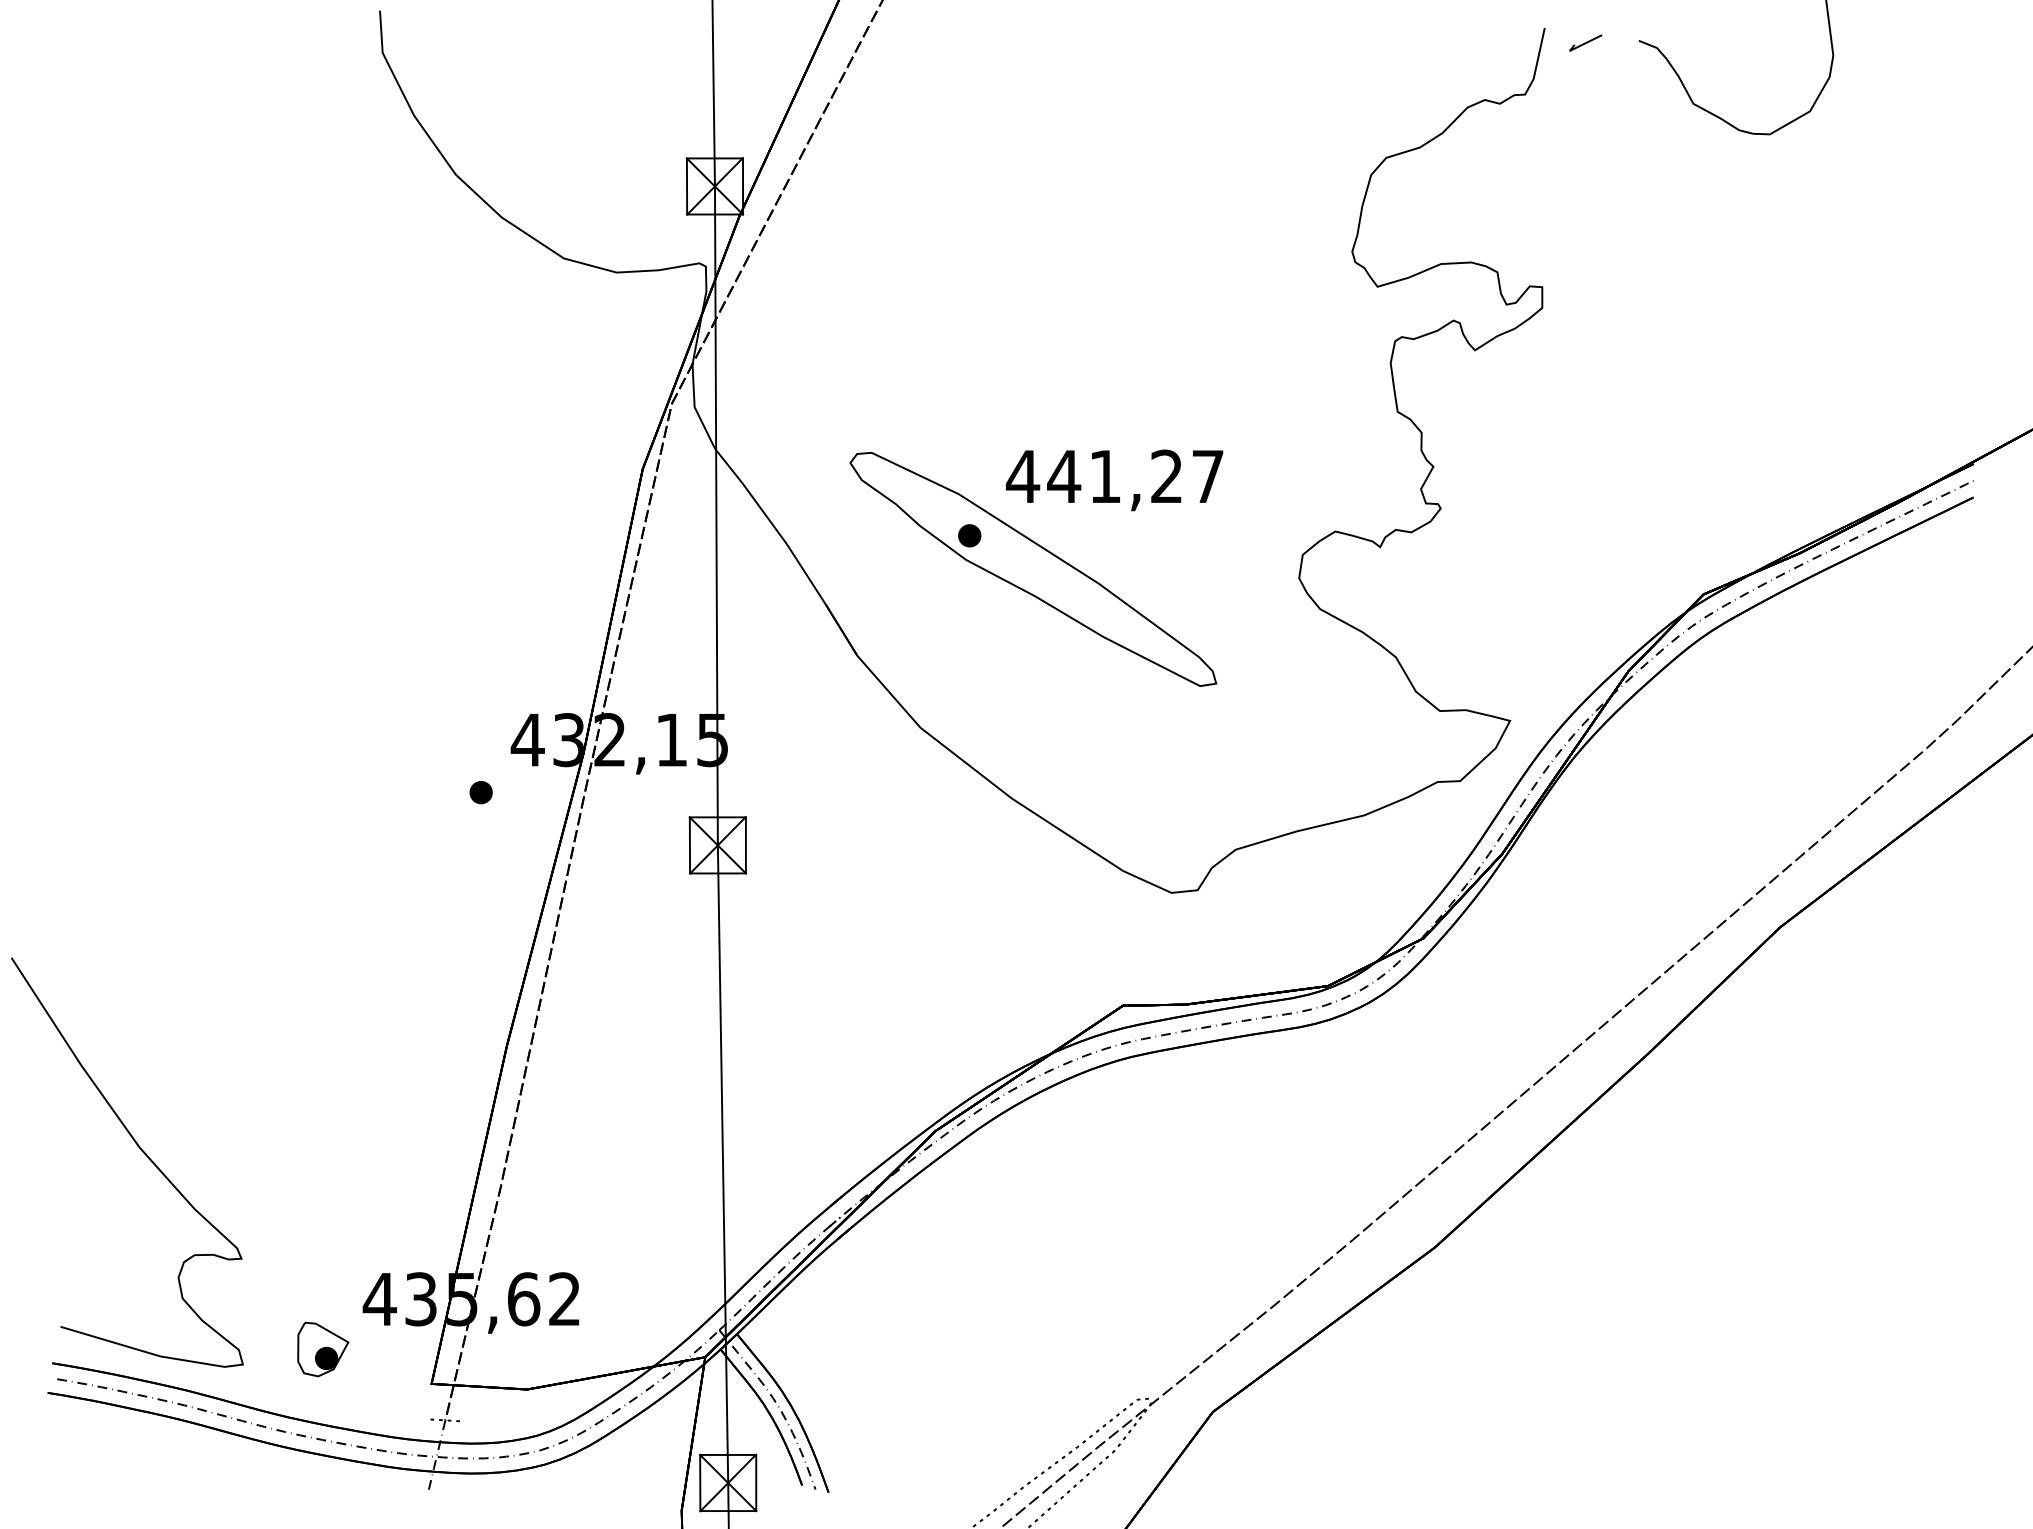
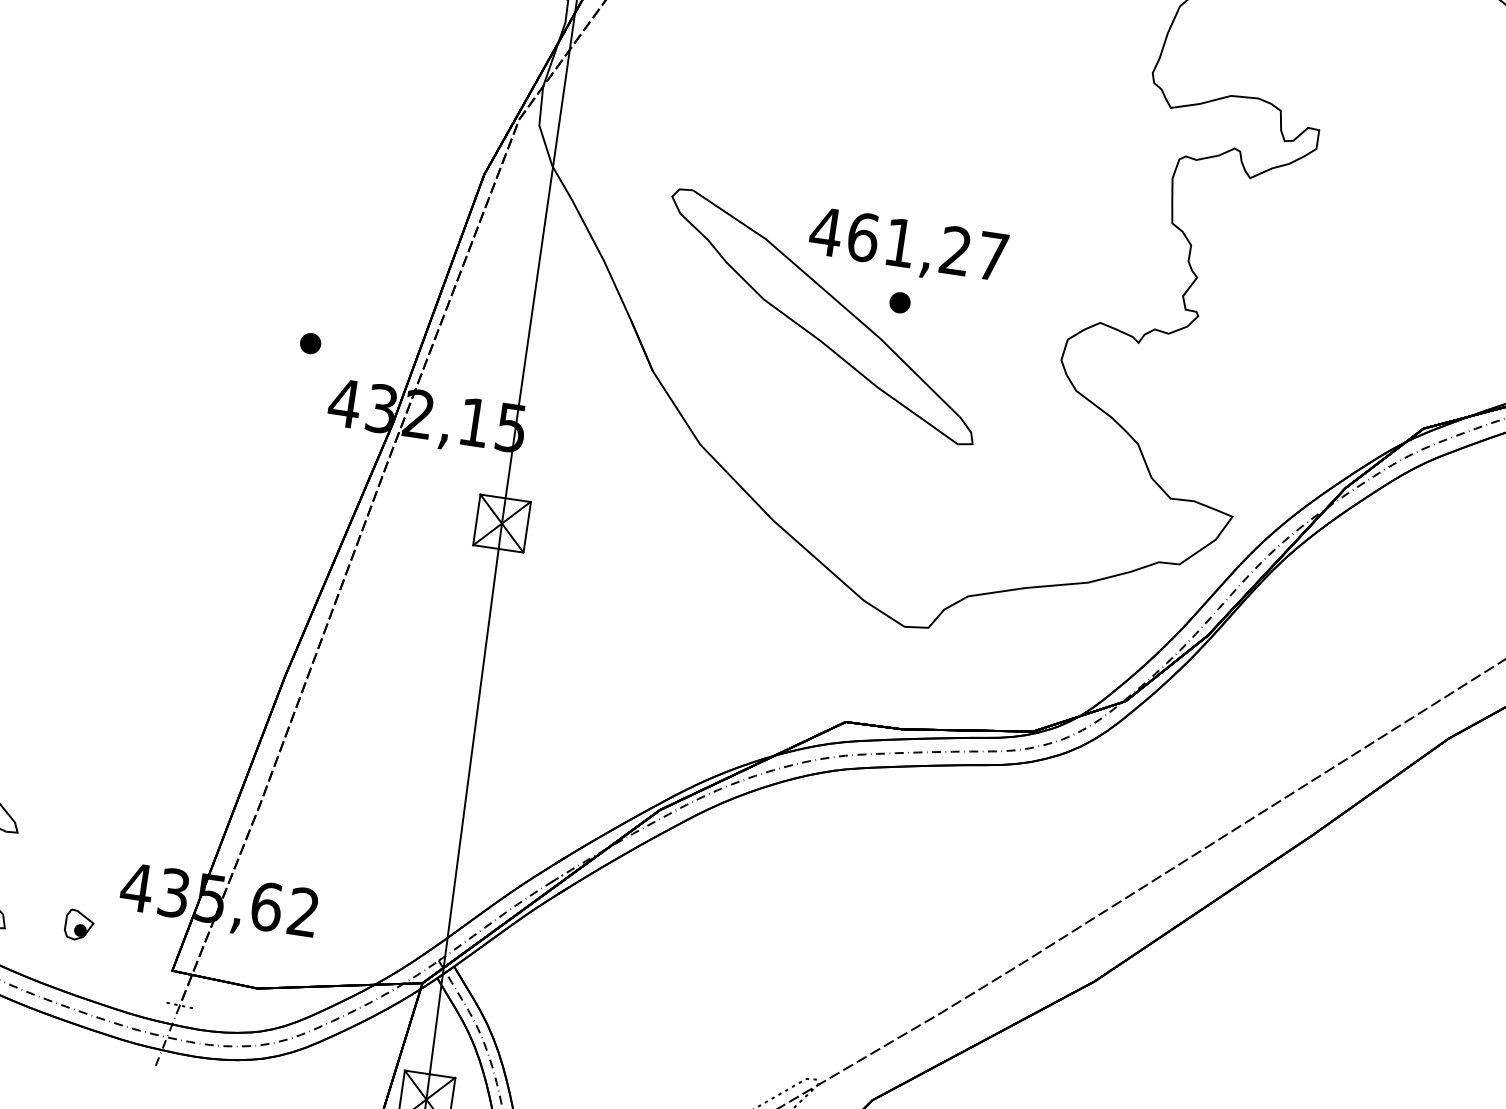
text: (1064, 476) -> (863, 237), 441,27 -> 461,27
part: (969, 535) -> (899, 302), moved
part: (480, 792) -> (309, 343), moved
part: (323, 1349) -> (79, 925), size x0.6

